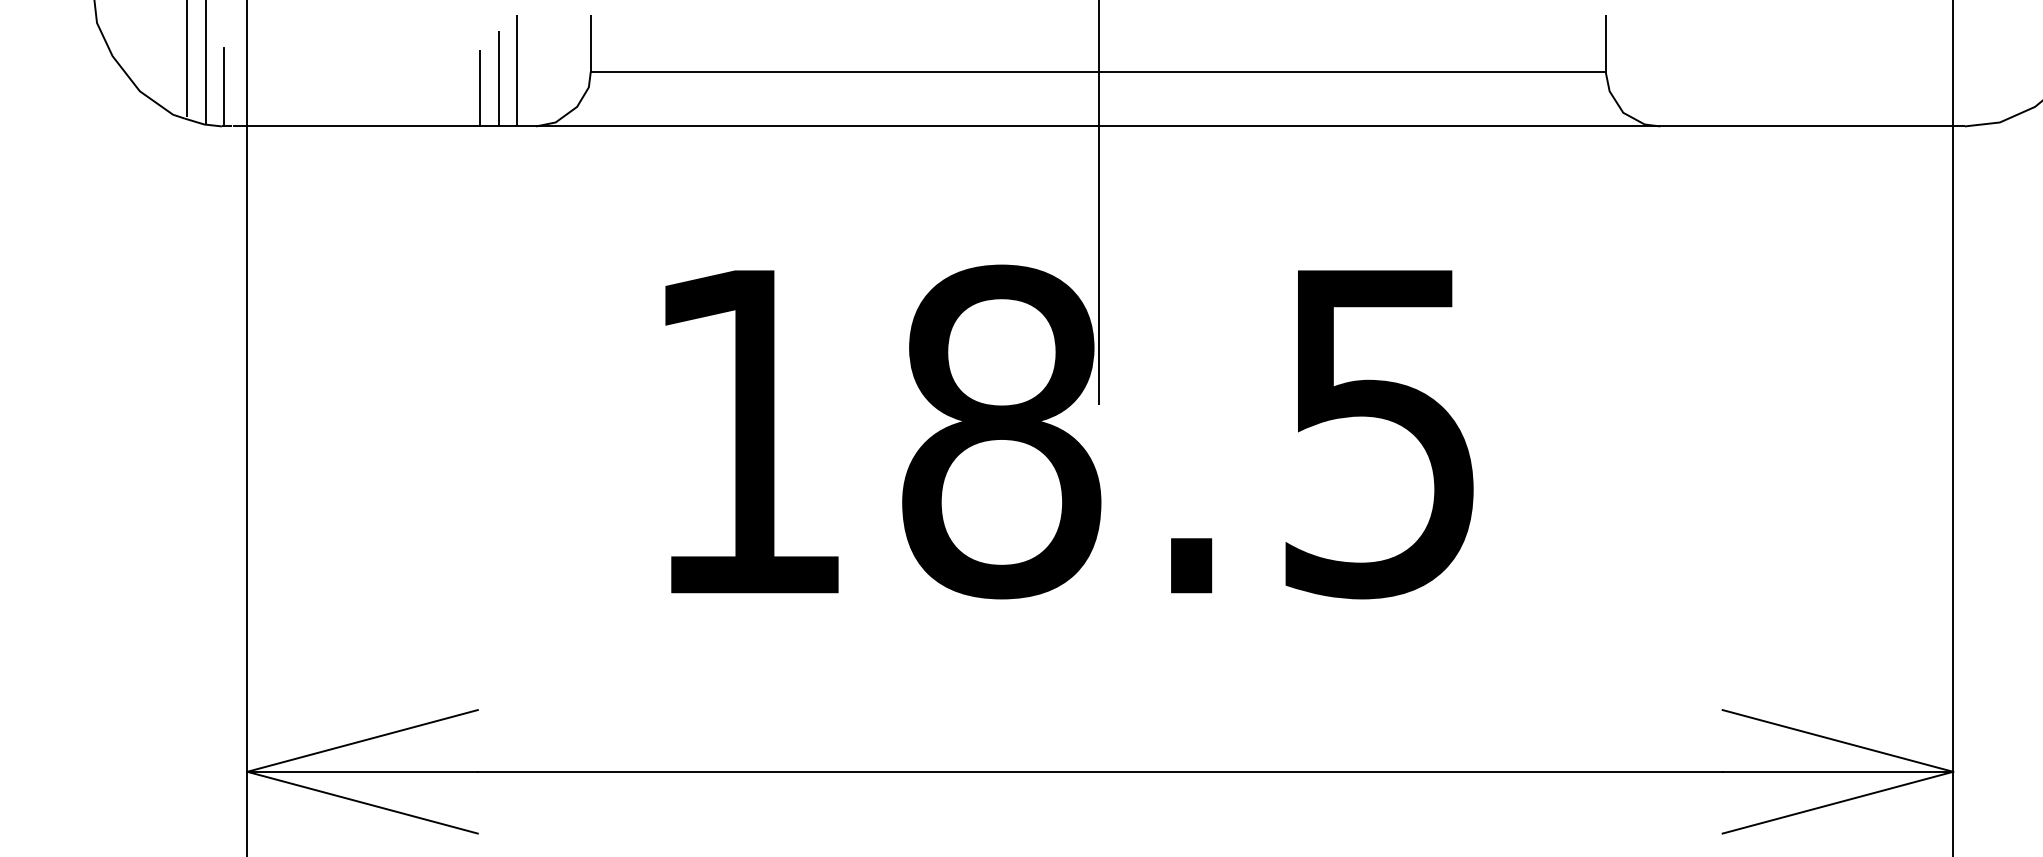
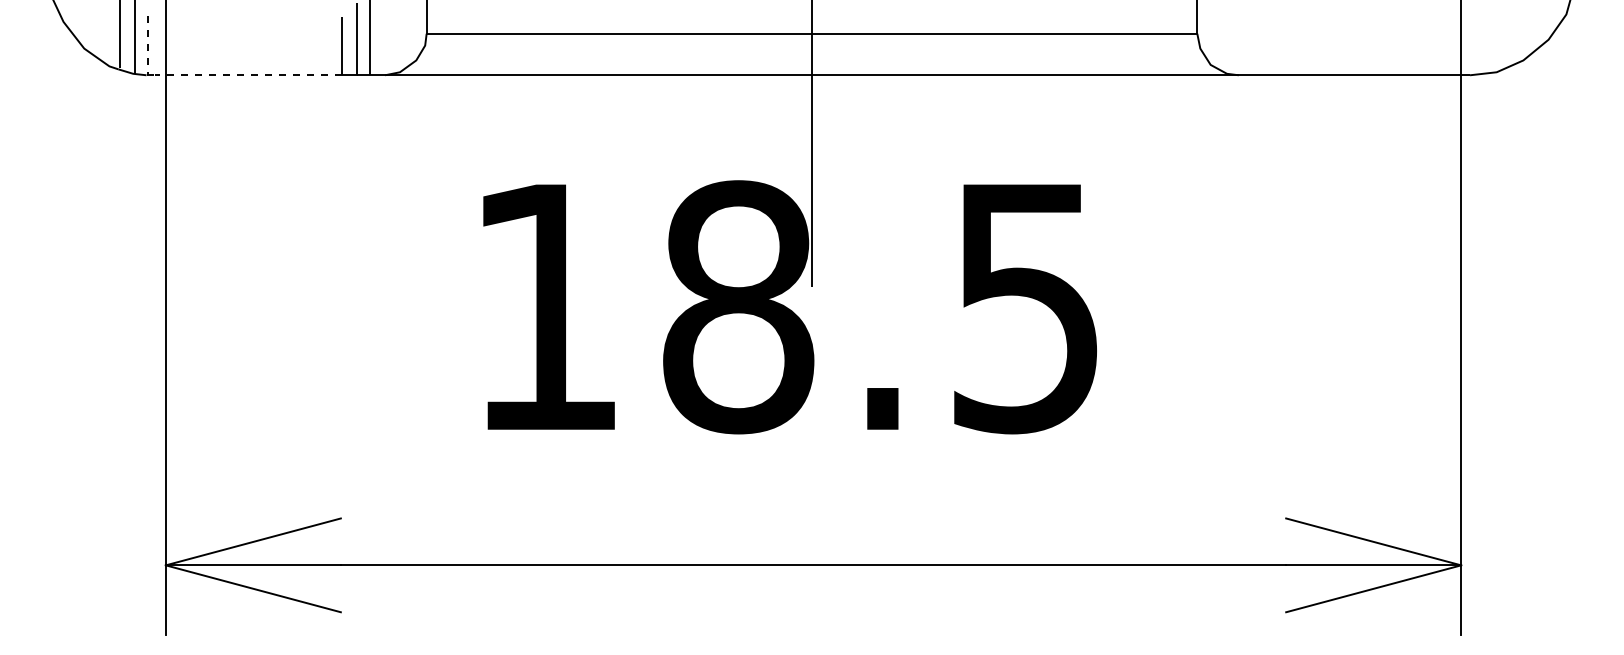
line: (224, 87) -> (148, 45), solid -> dashed
line: (356, 126) -> (248, 75), solid -> dashed

